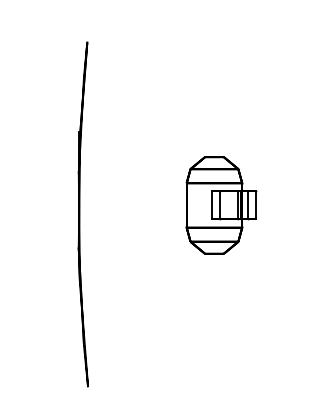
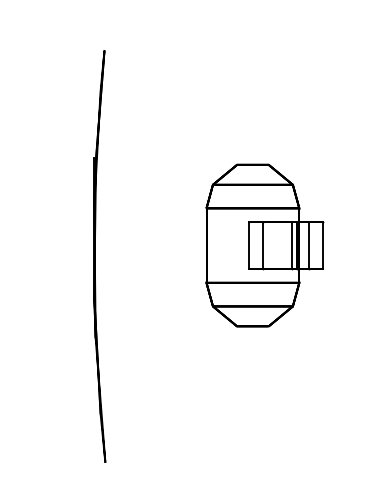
part: (221, 205) -> (264, 245), size x1.4

